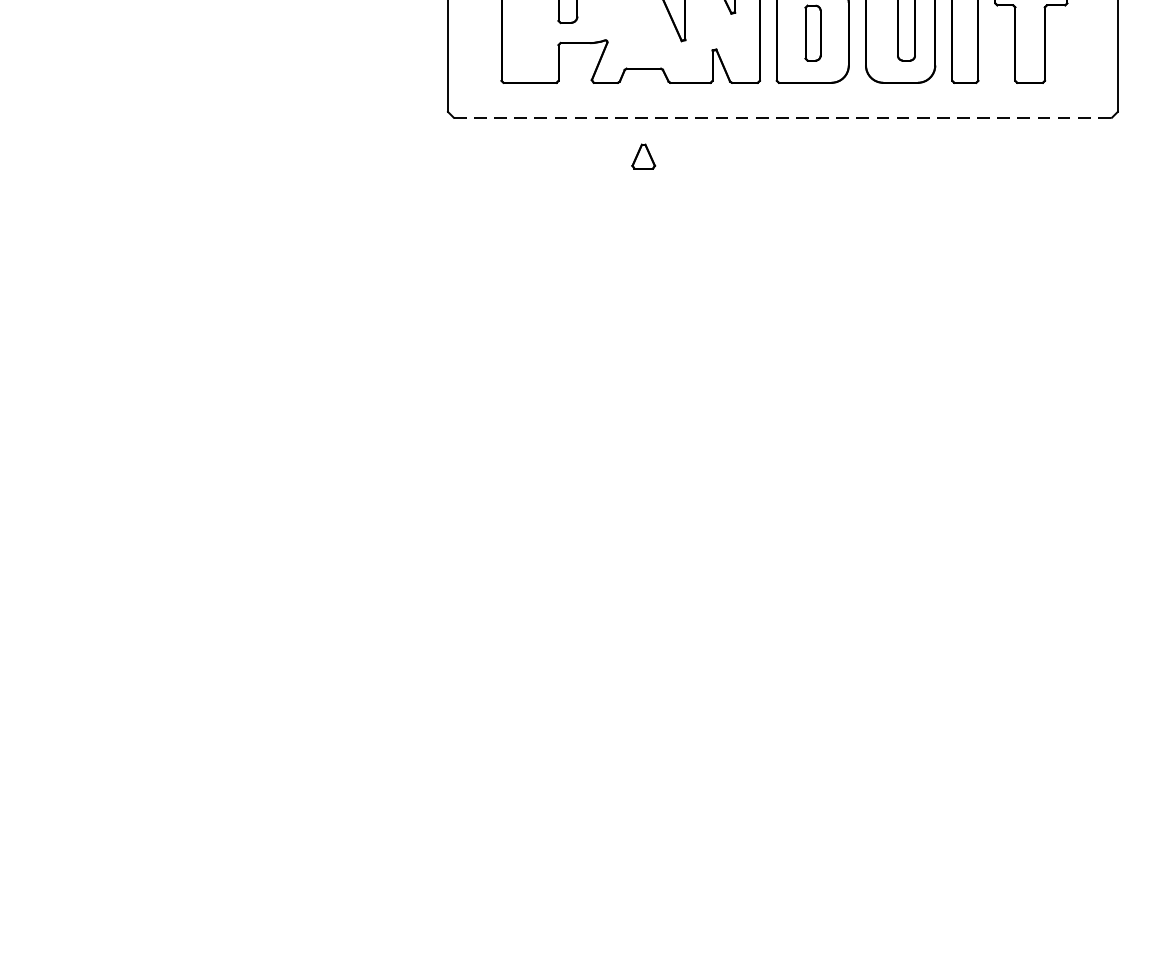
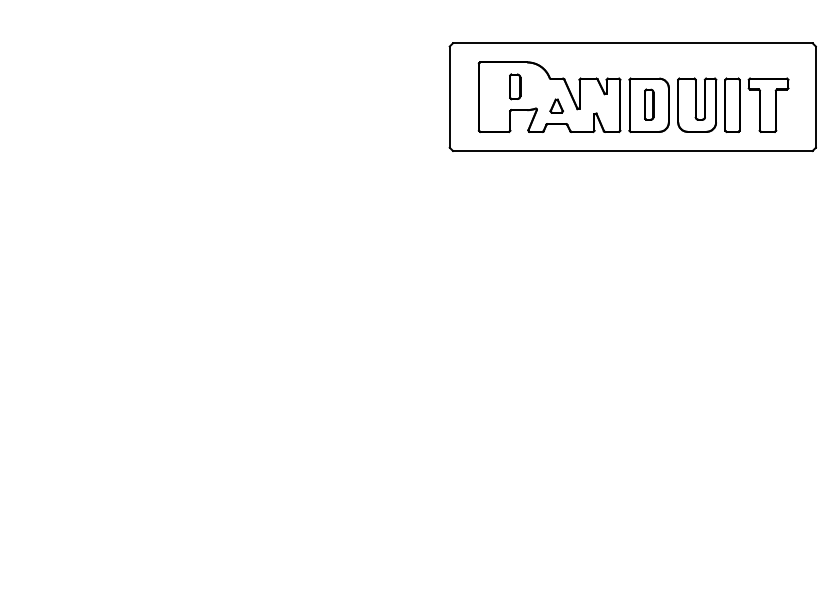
line: (782, 116) -> (632, 150), dashed -> solid
part: (643, 155) -> (556, 105), moved

